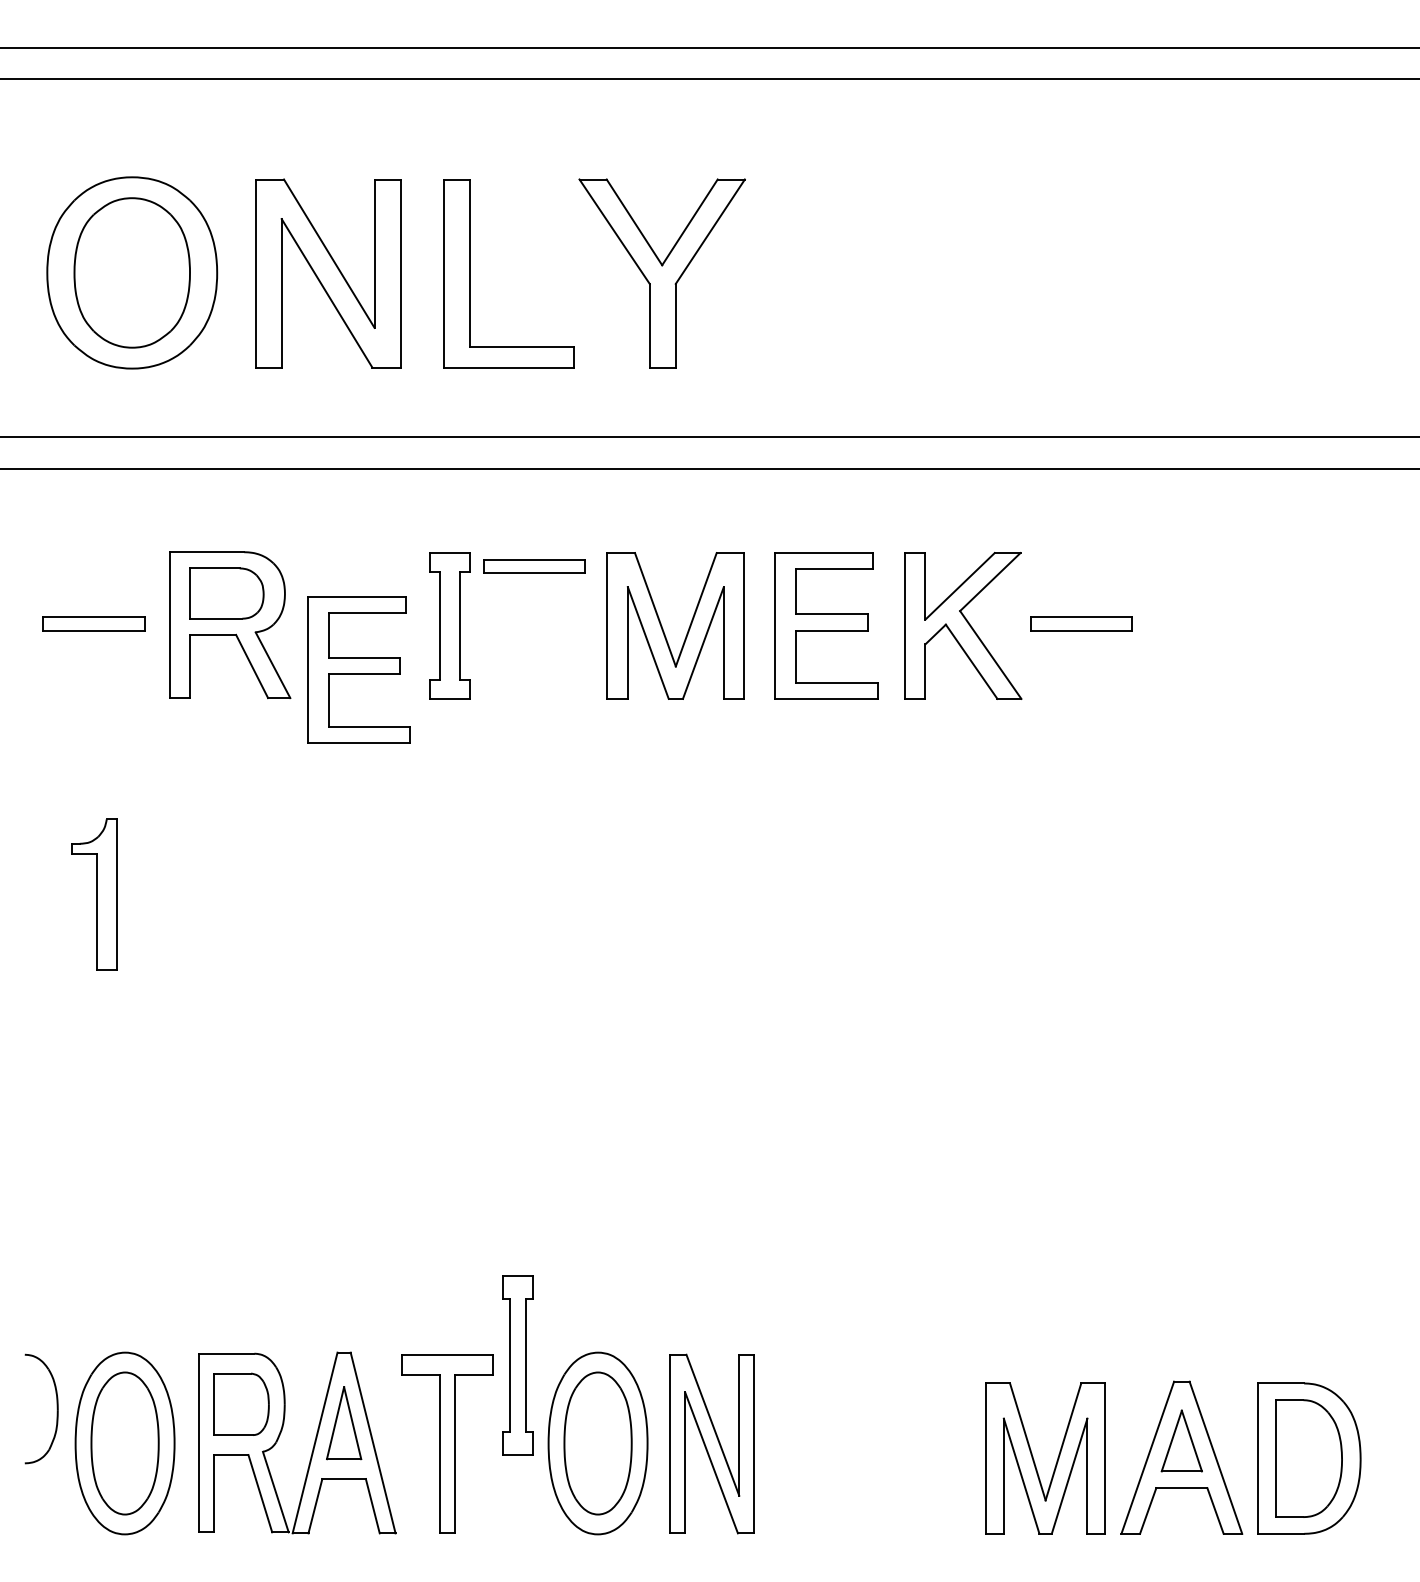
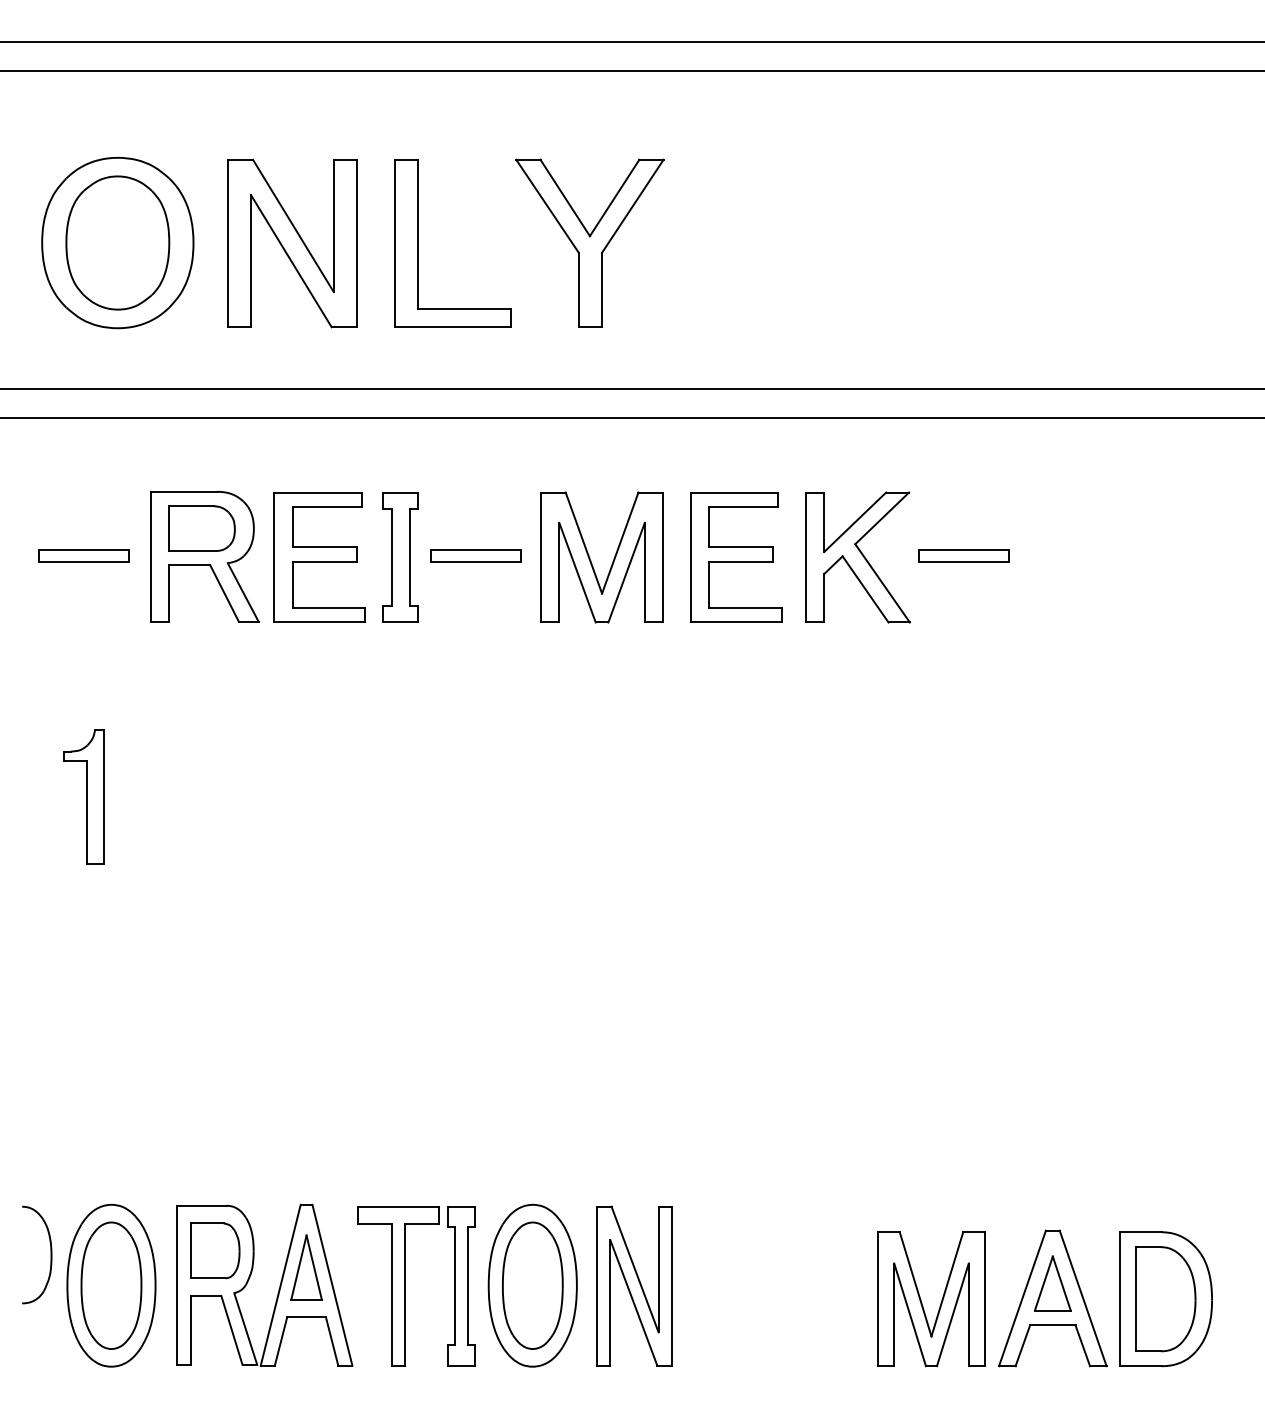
part: (533, 566) -> (475, 555), moved
part: (358, 669) -> (319, 557), moved
part: (518, 1365) -> (461, 1286), moved

